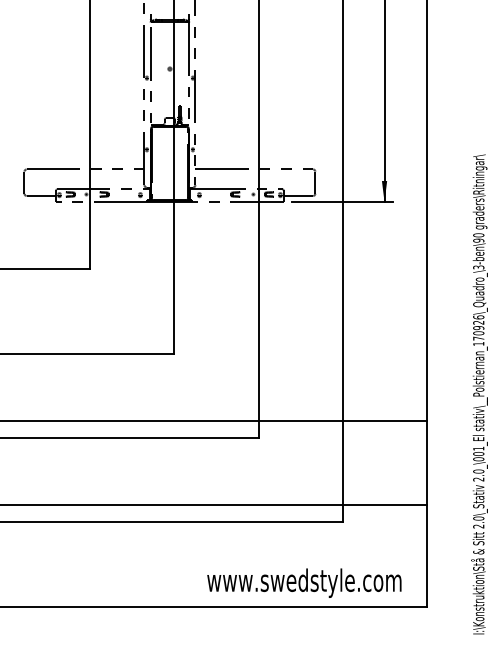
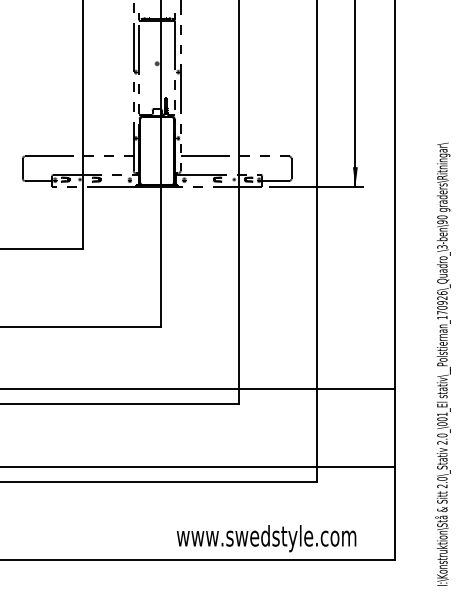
text: (304, 582) -> (266, 537), moved

